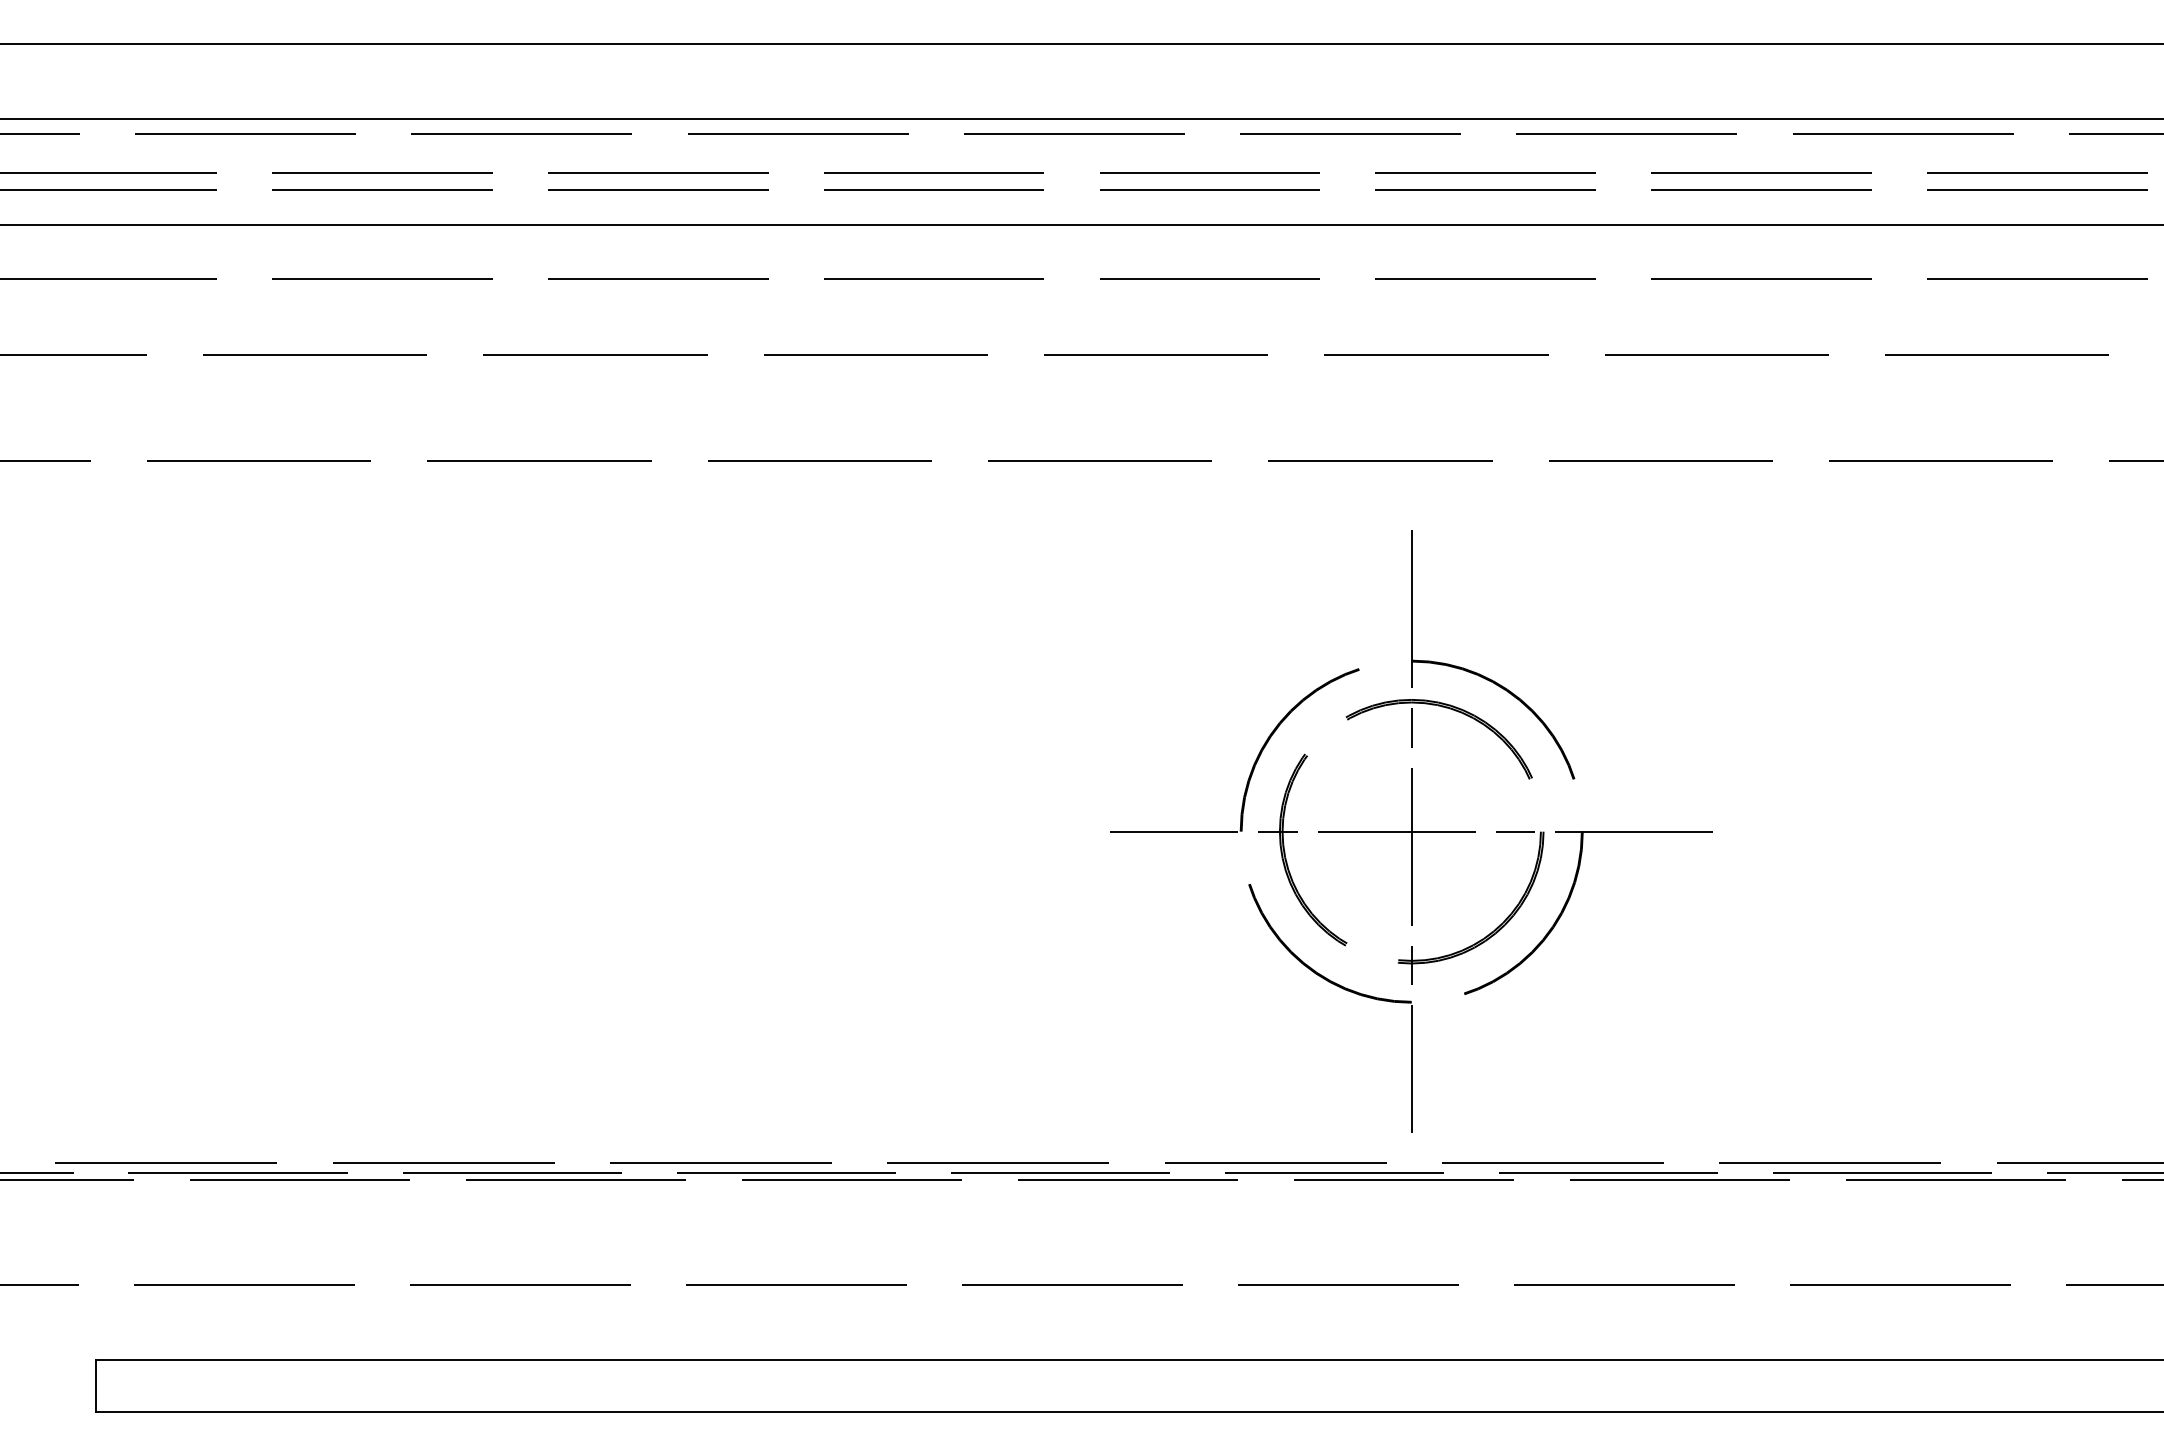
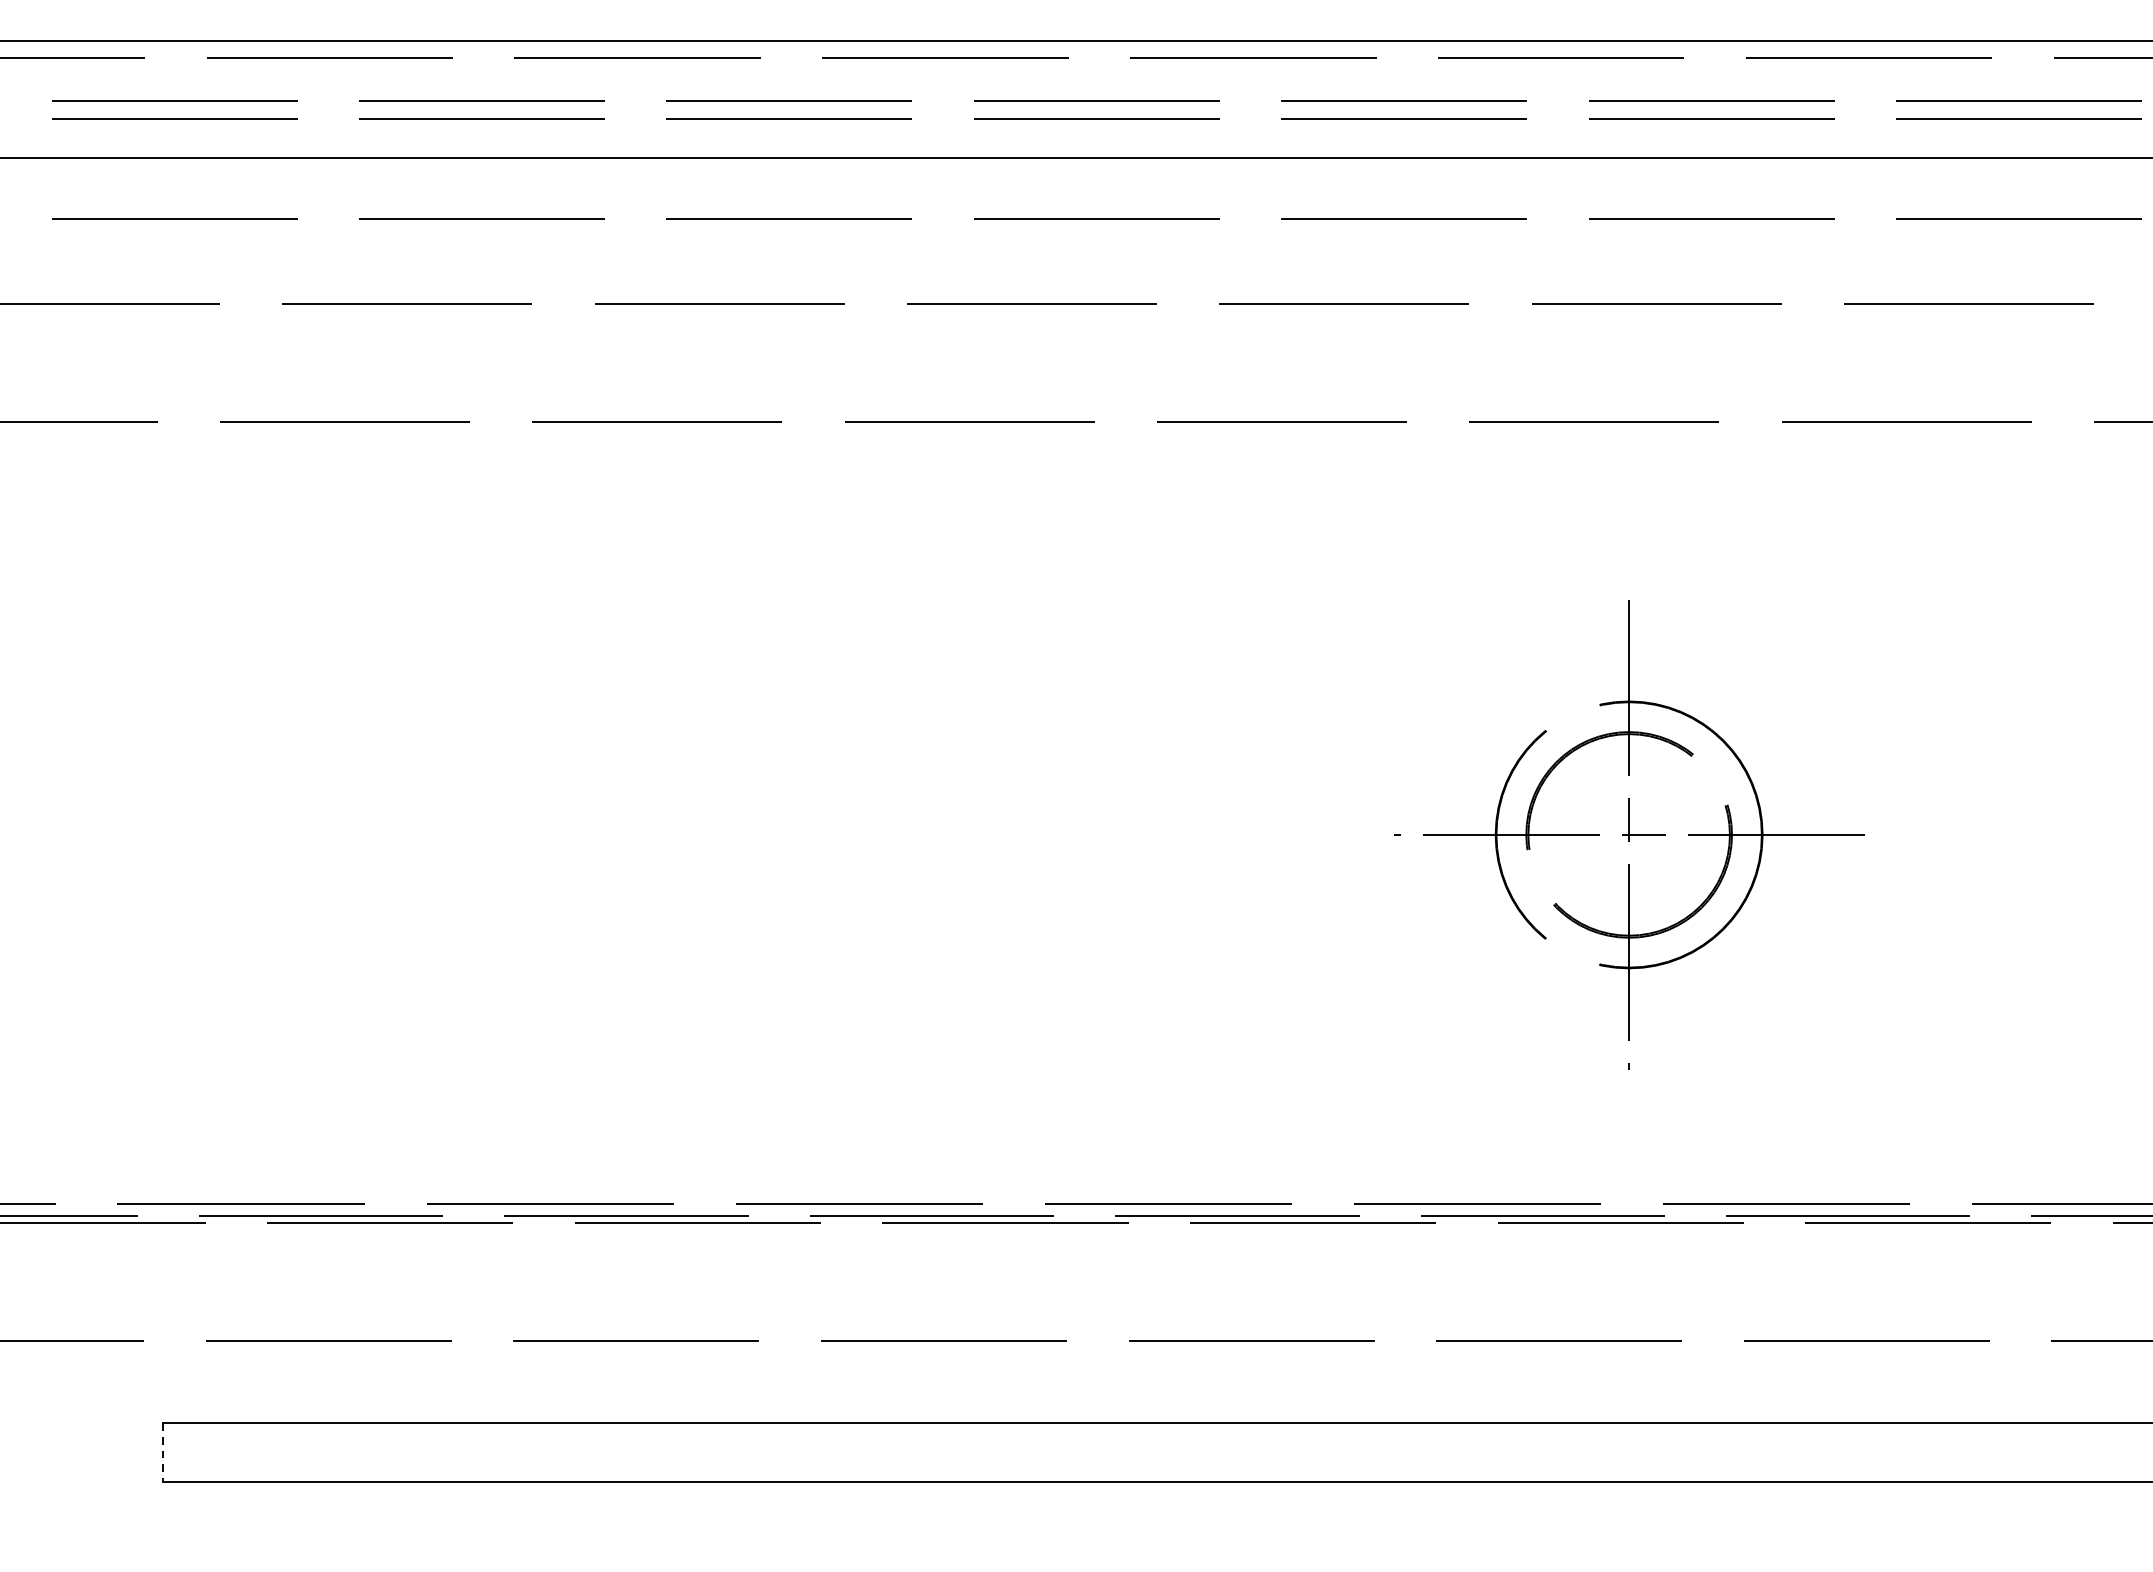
part: (1411, 831) -> (1628, 834), size x0.7
line: (95, 1386) -> (162, 1453), solid -> dashed

